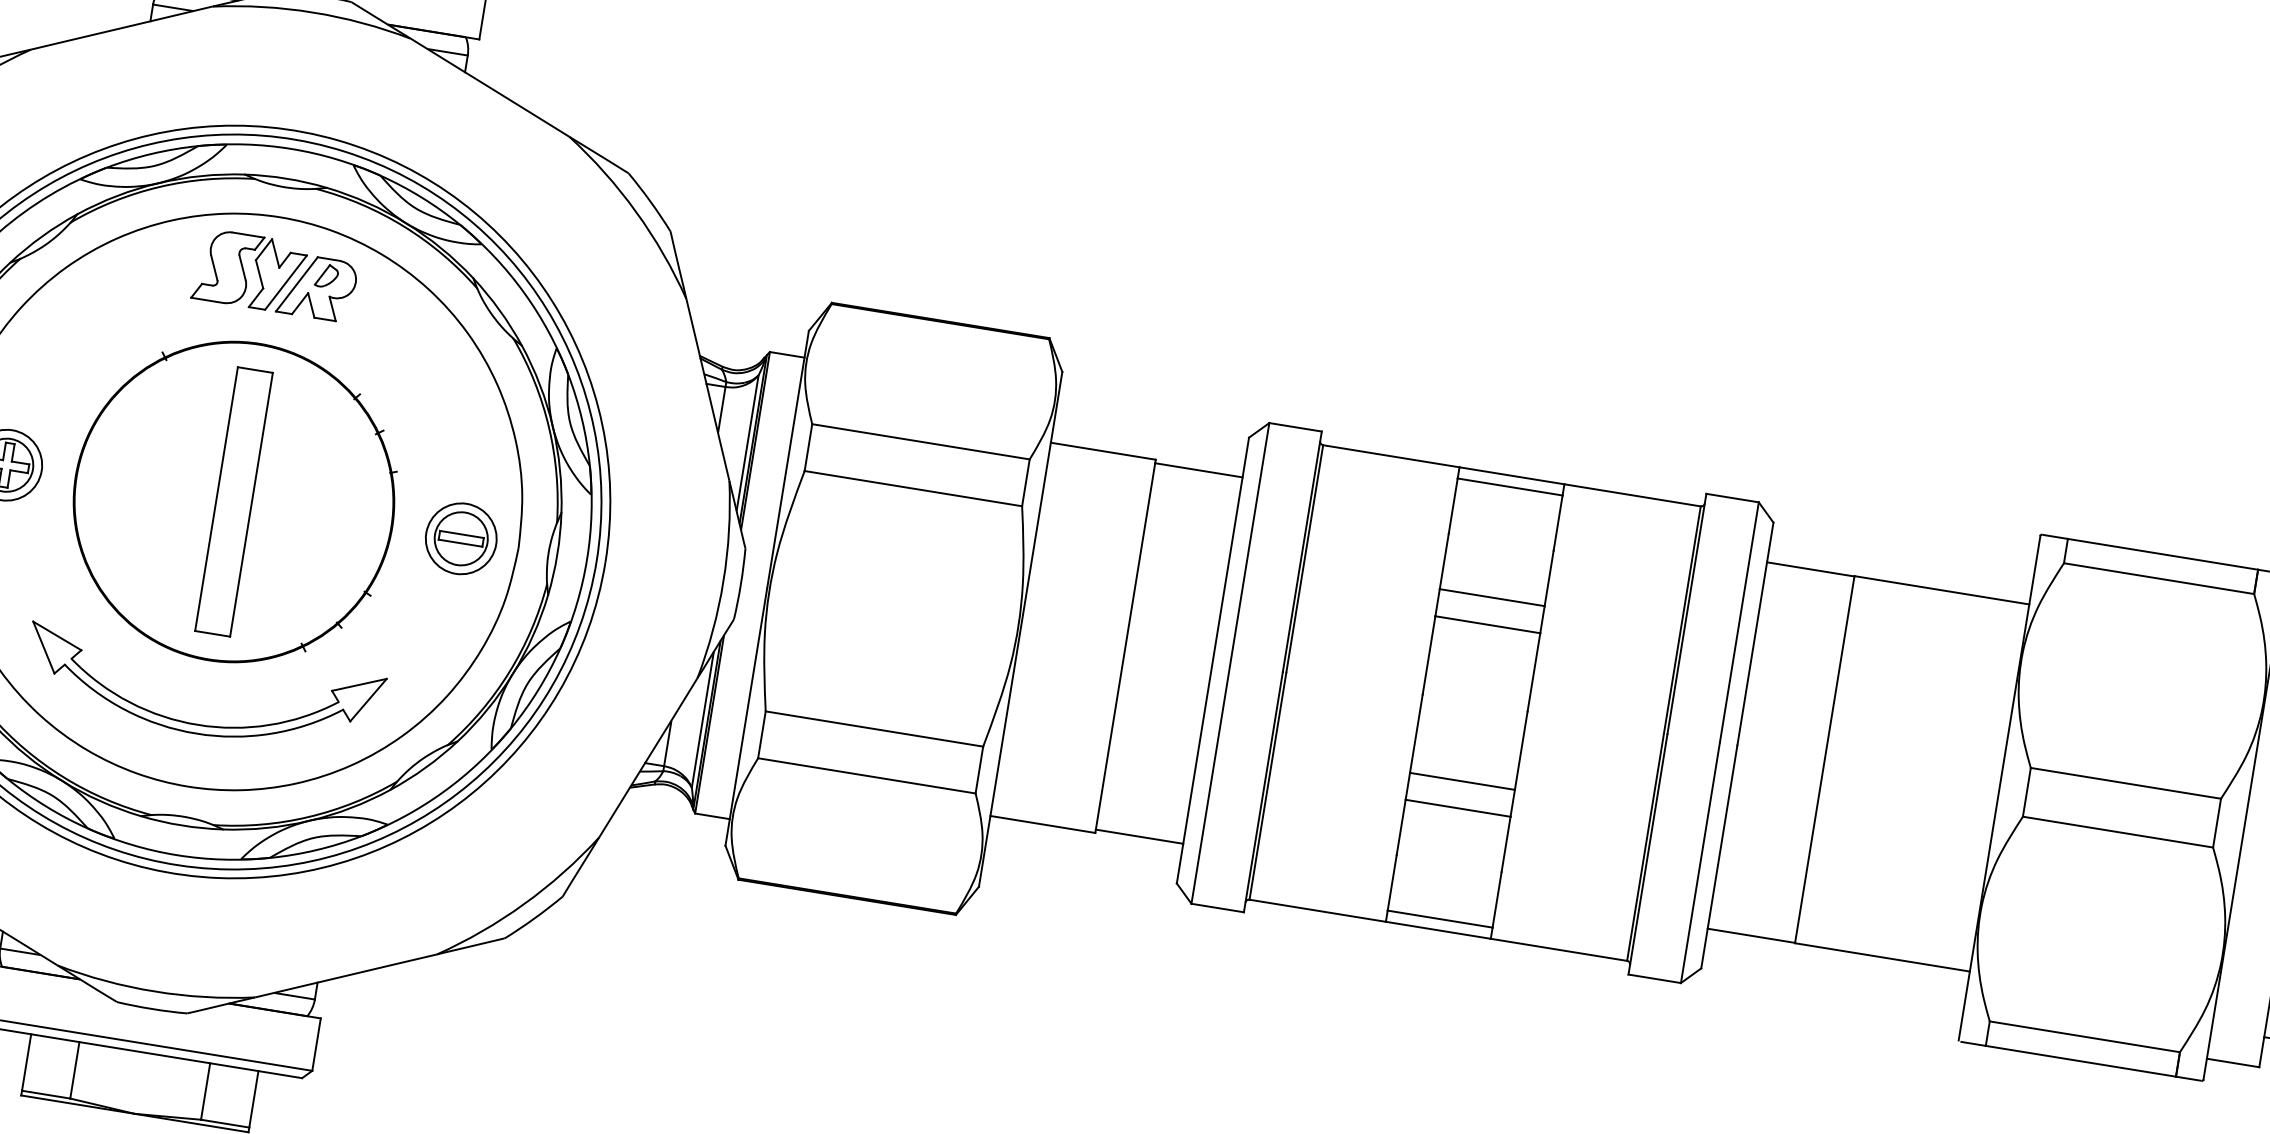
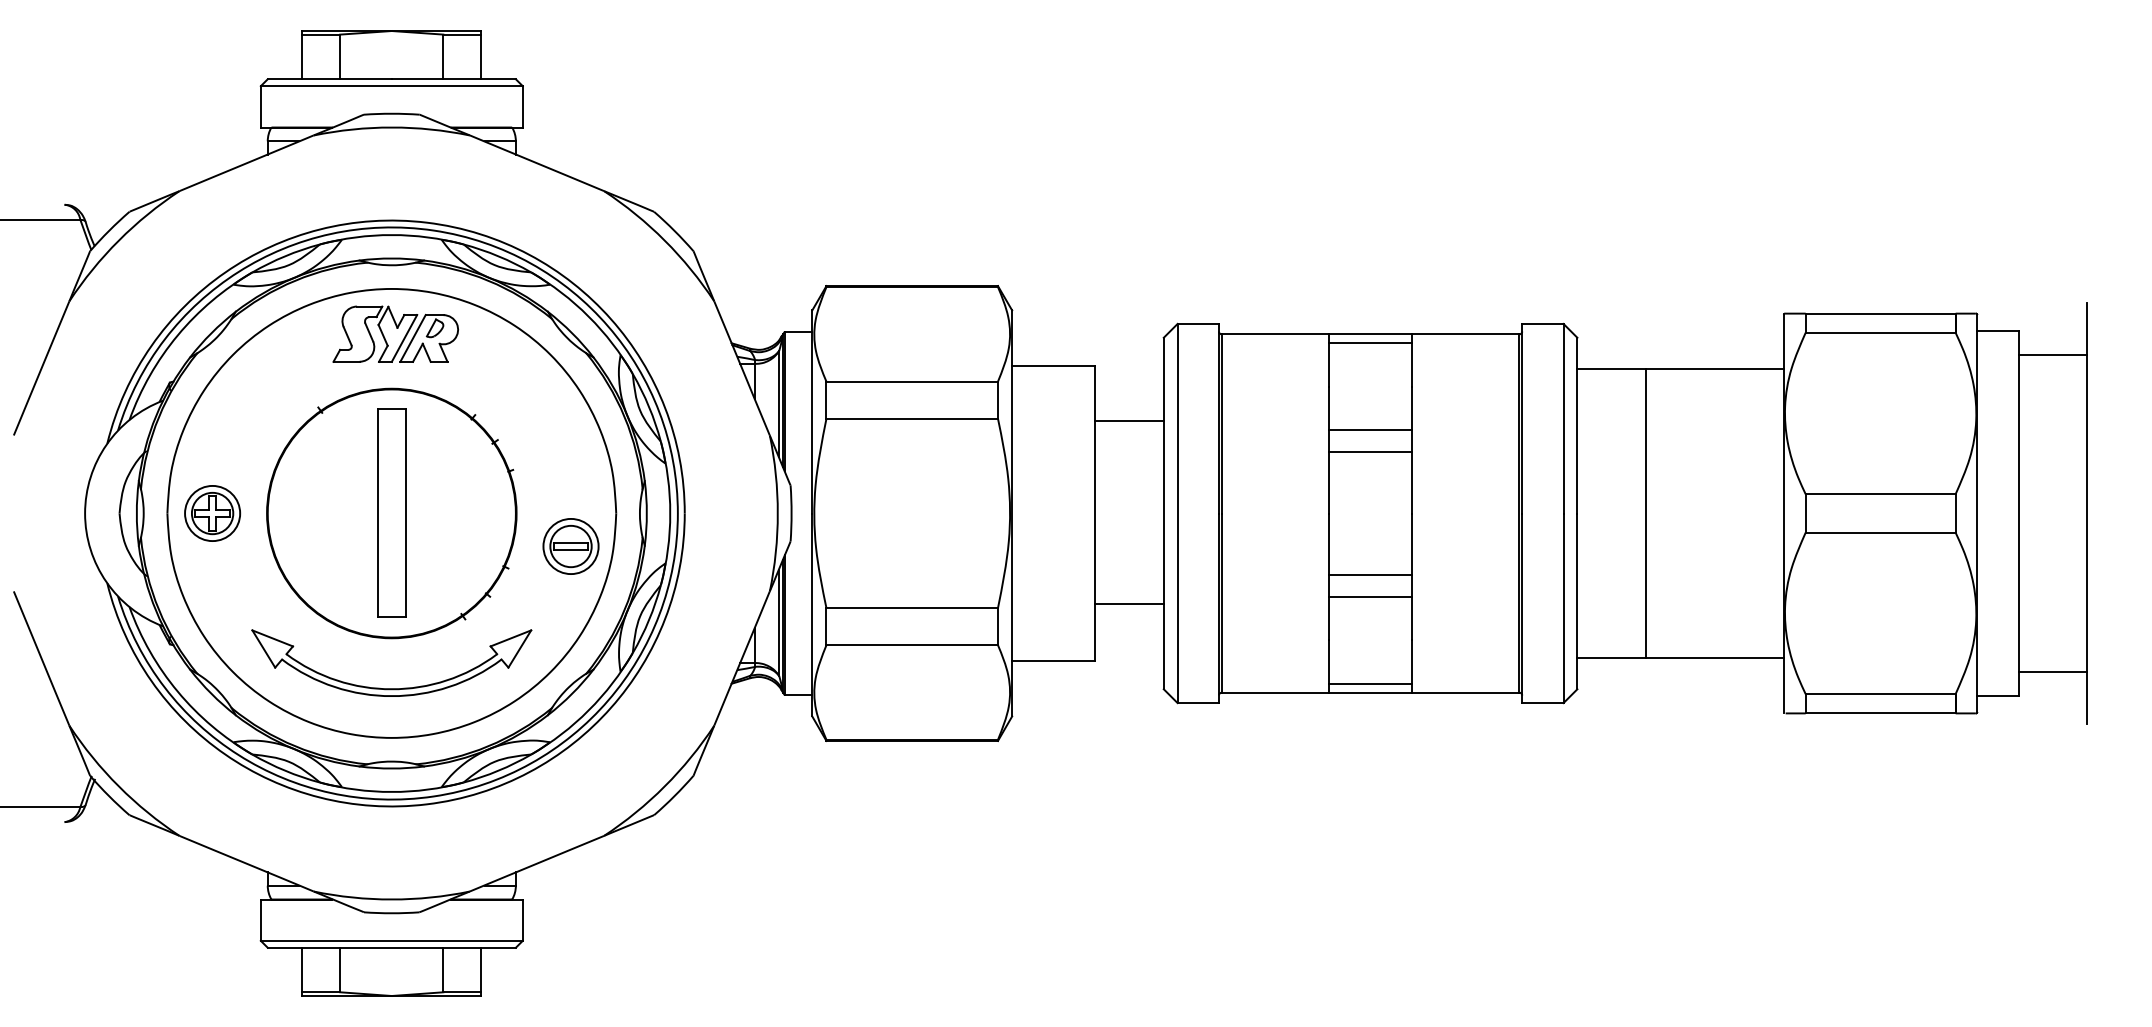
line: (1197, 470) -> (1128, 421), moved
part: (460, 538) -> (570, 546), moved
line: (1138, 835) -> (1128, 603), moved

